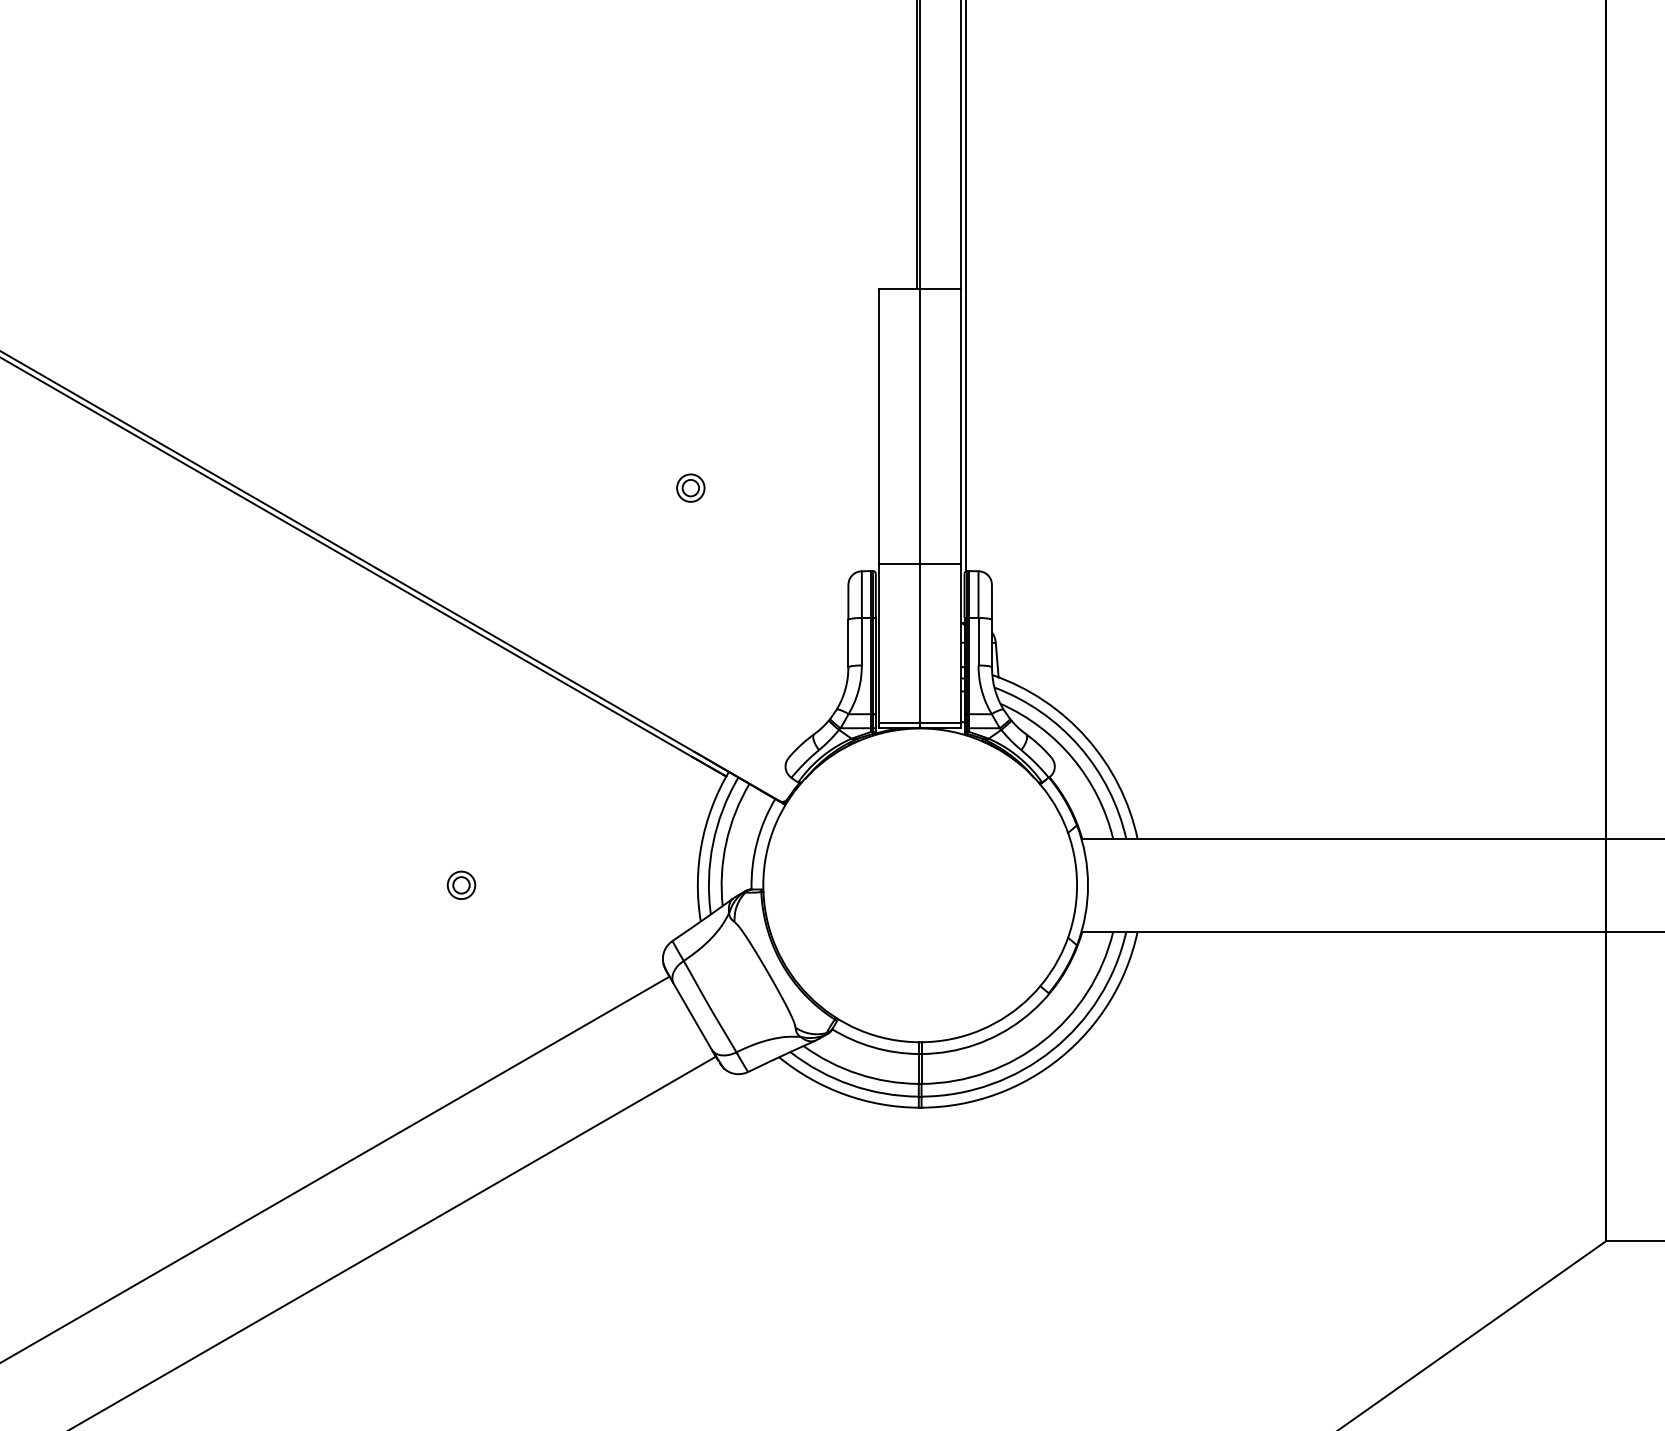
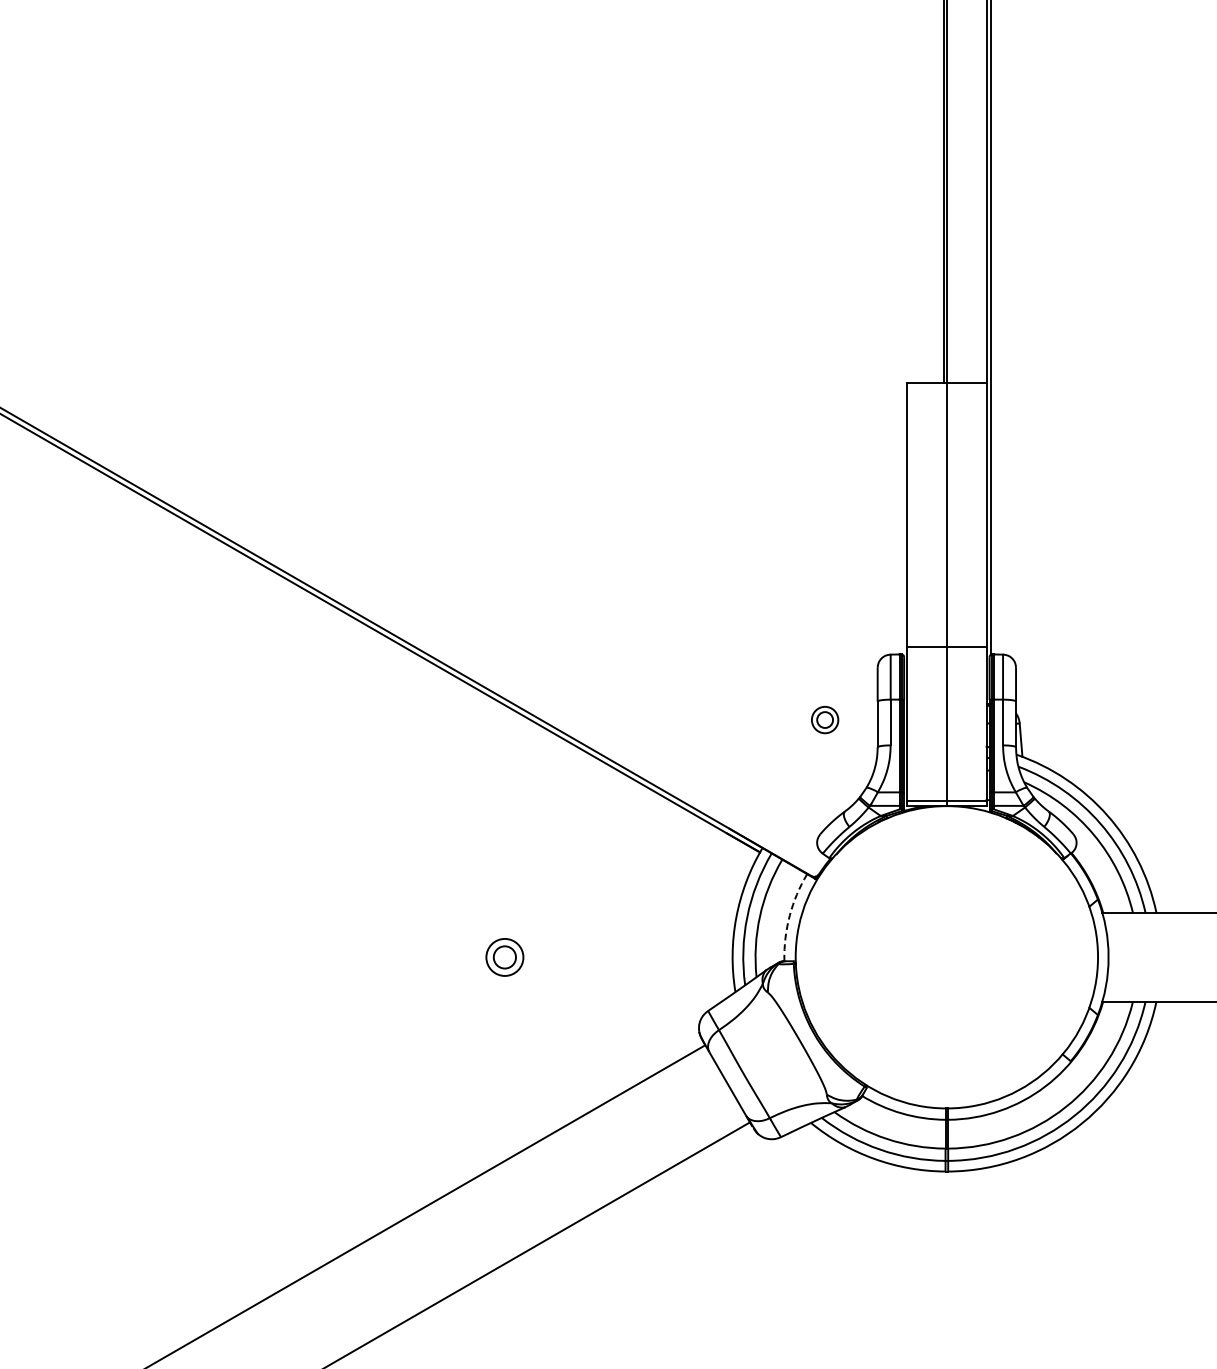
part: (690, 487) -> (824, 719), moved
arc: (757, 842) -> (790, 915), solid -> dashed
part: (461, 884) -> (504, 956), size x1.4

